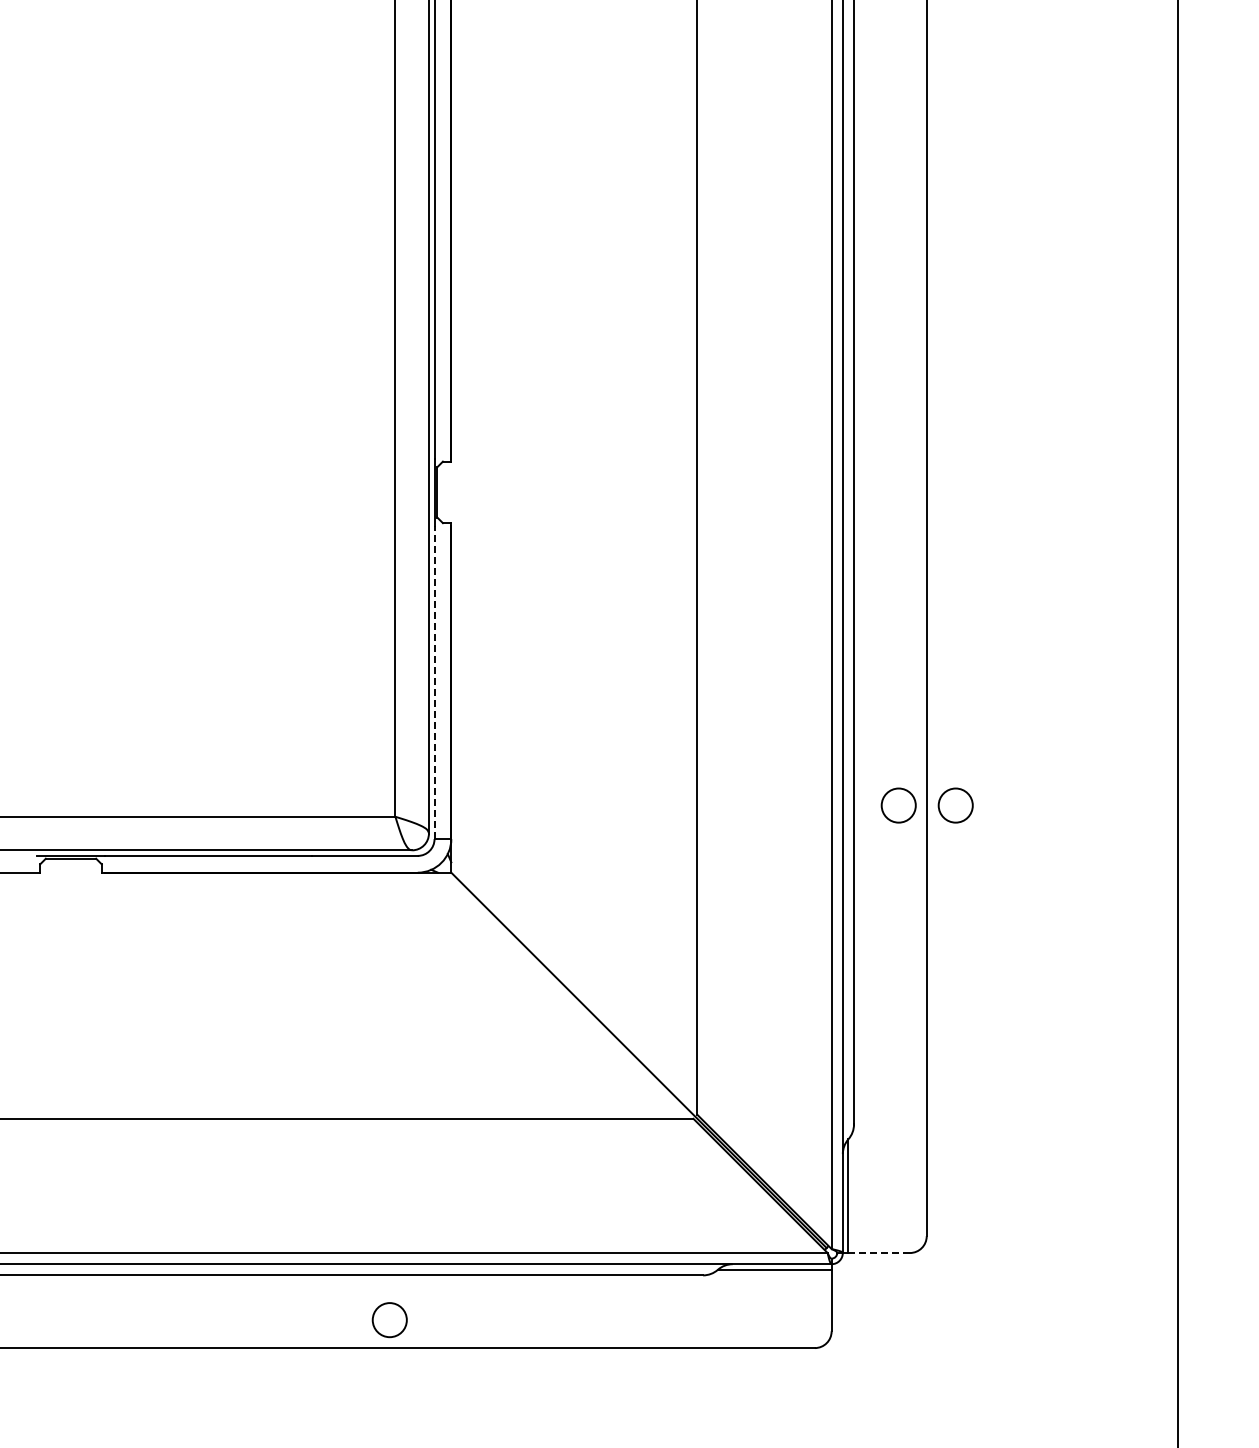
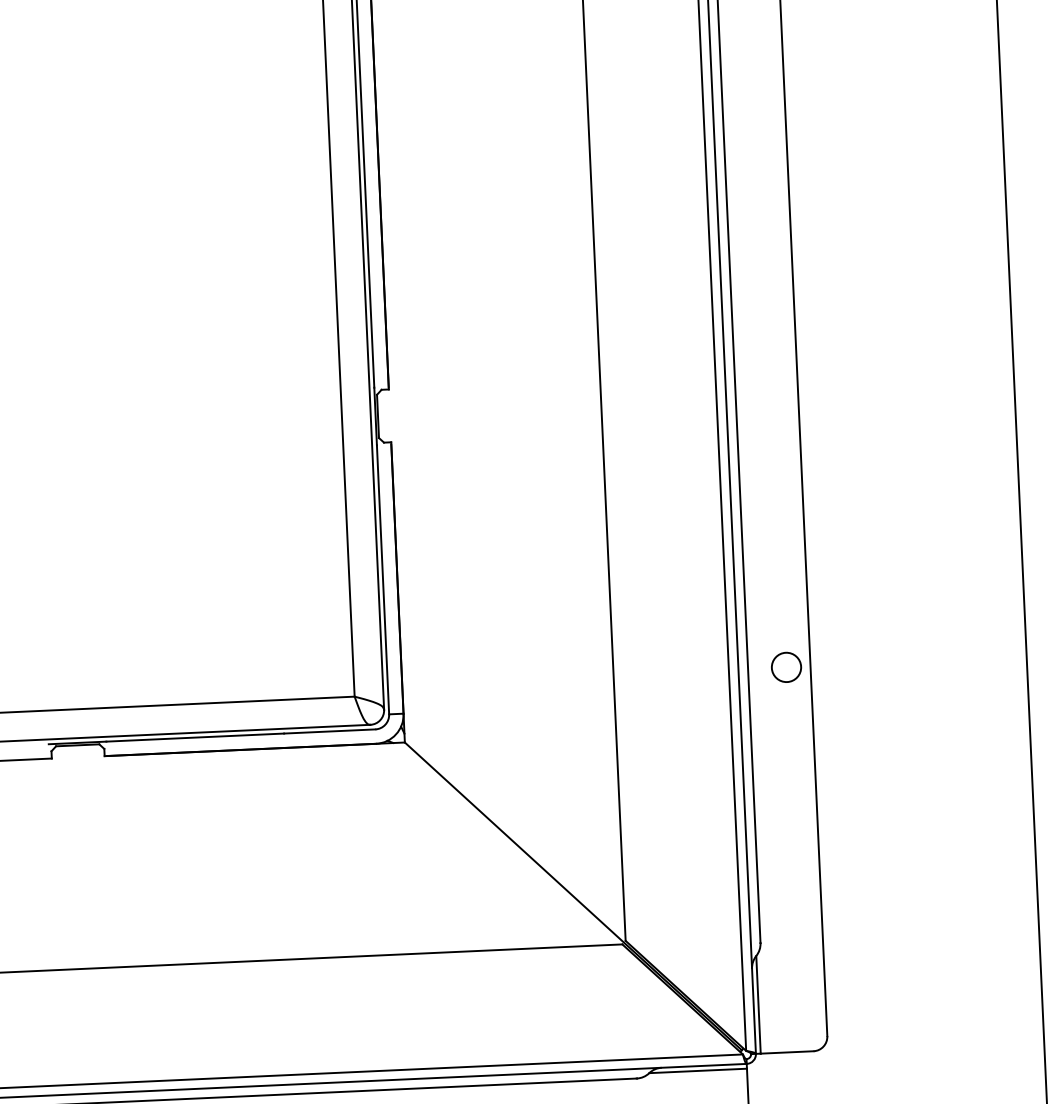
line: (434, 682) -> (382, 579), dashed -> solid
circle: (955, 805) -> (835, 665), removed
line: (879, 1253) -> (787, 1052), dashed -> solid

